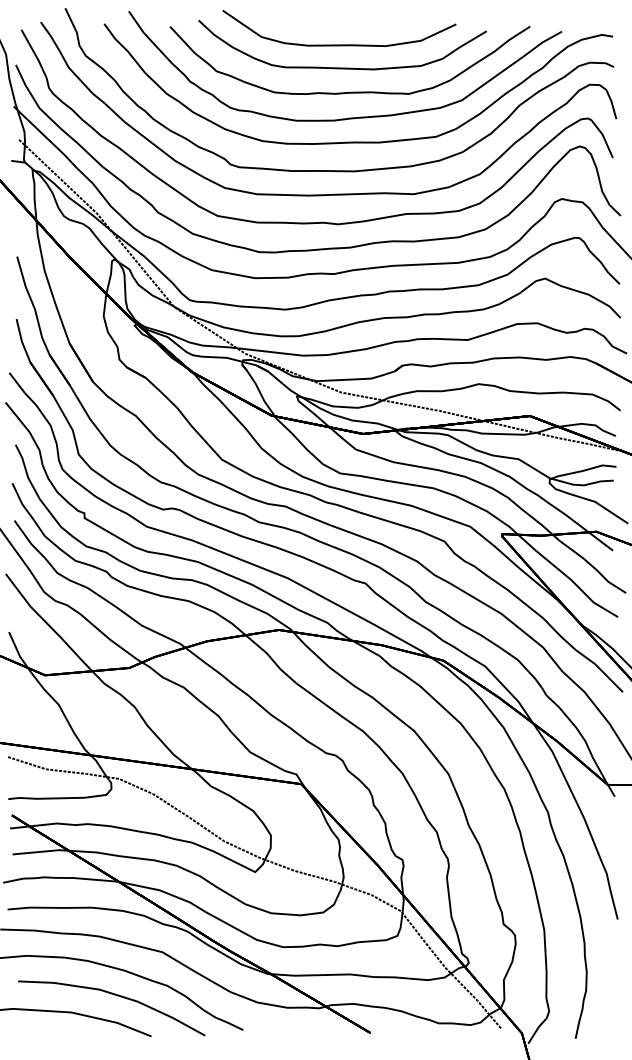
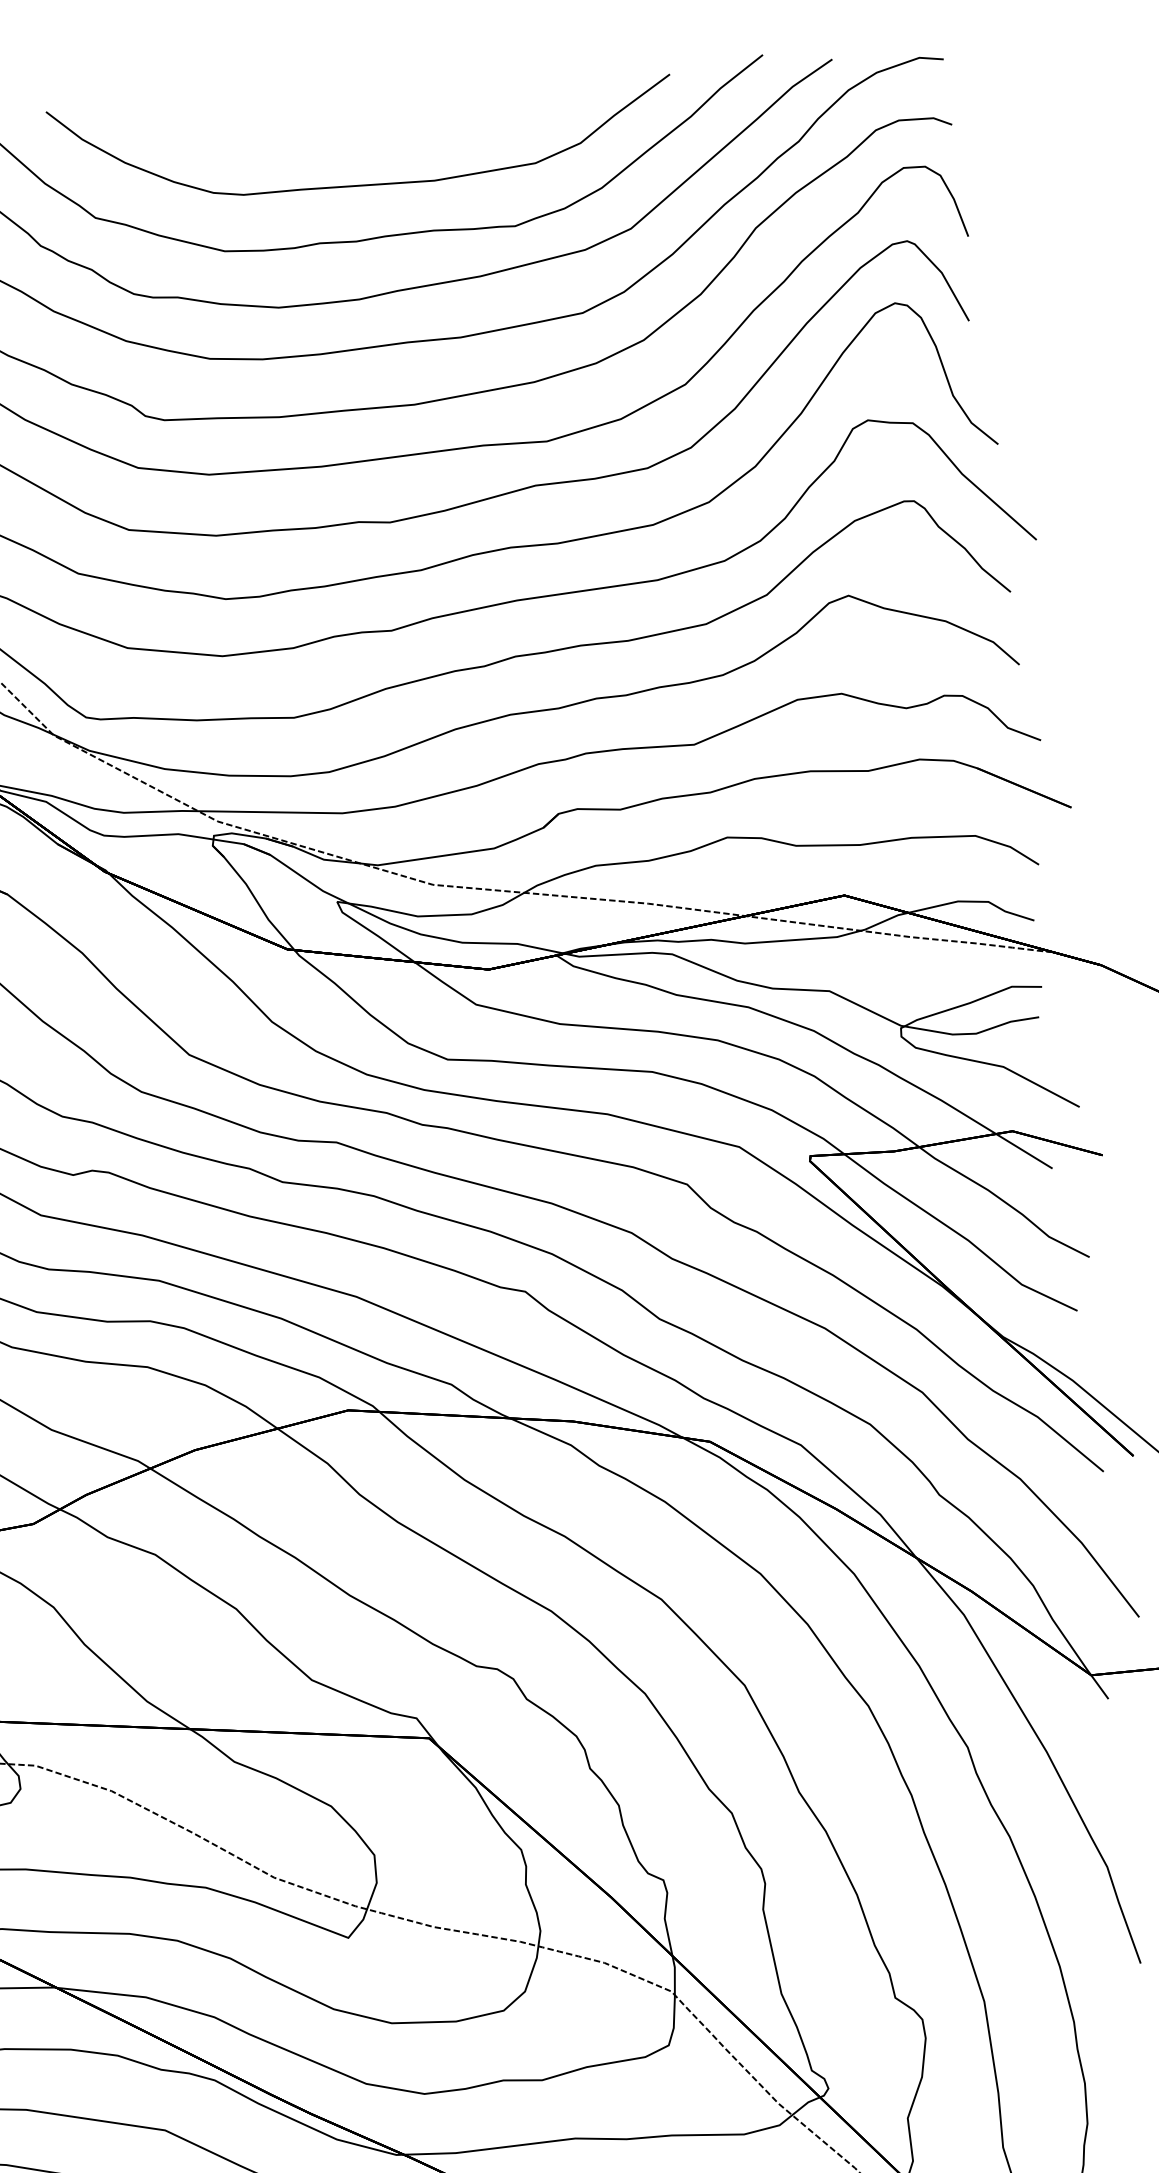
part: (339, 44) -> (355, 134), removed

